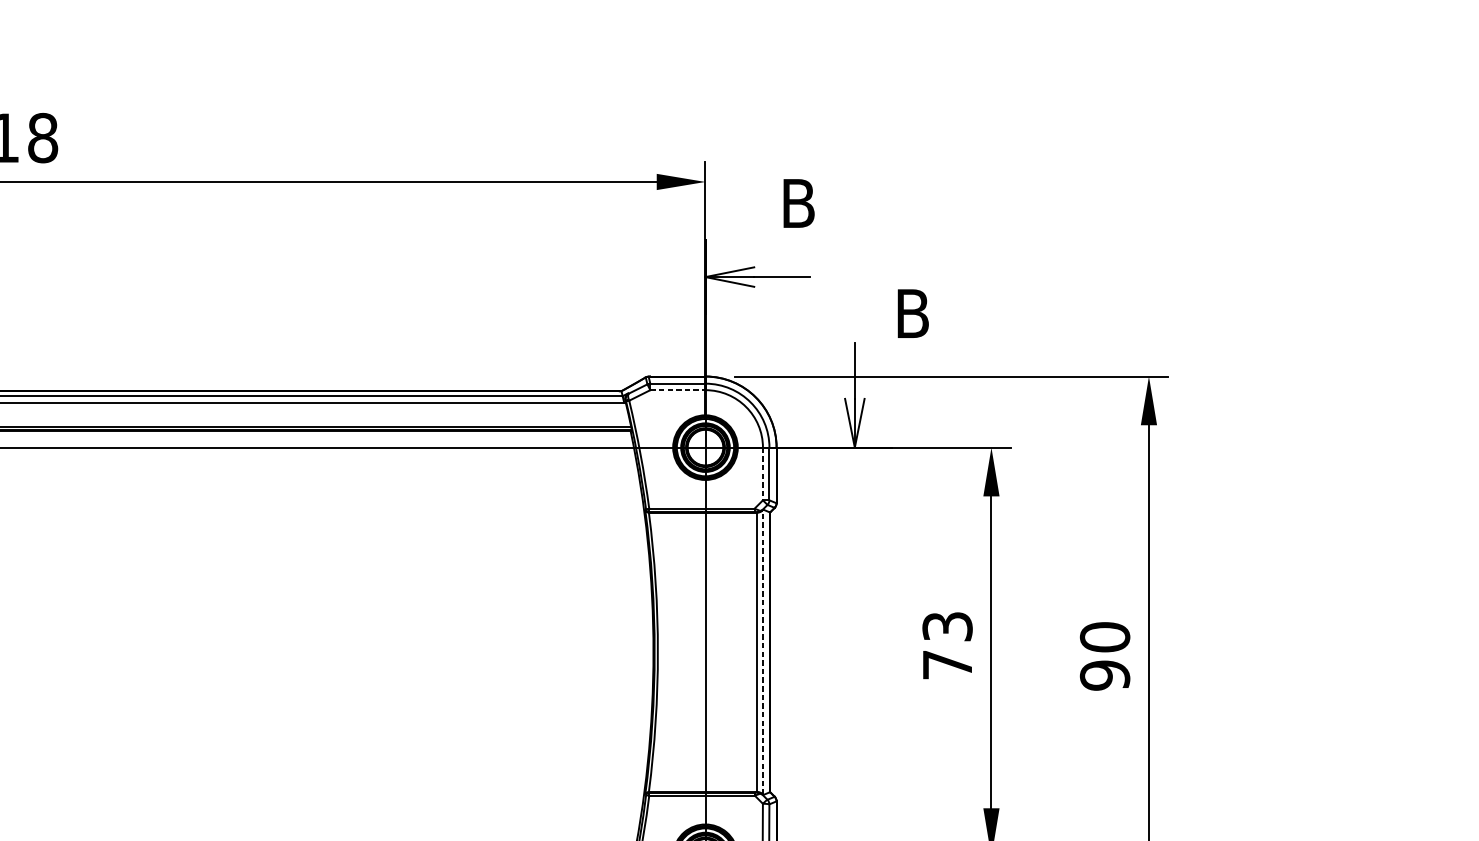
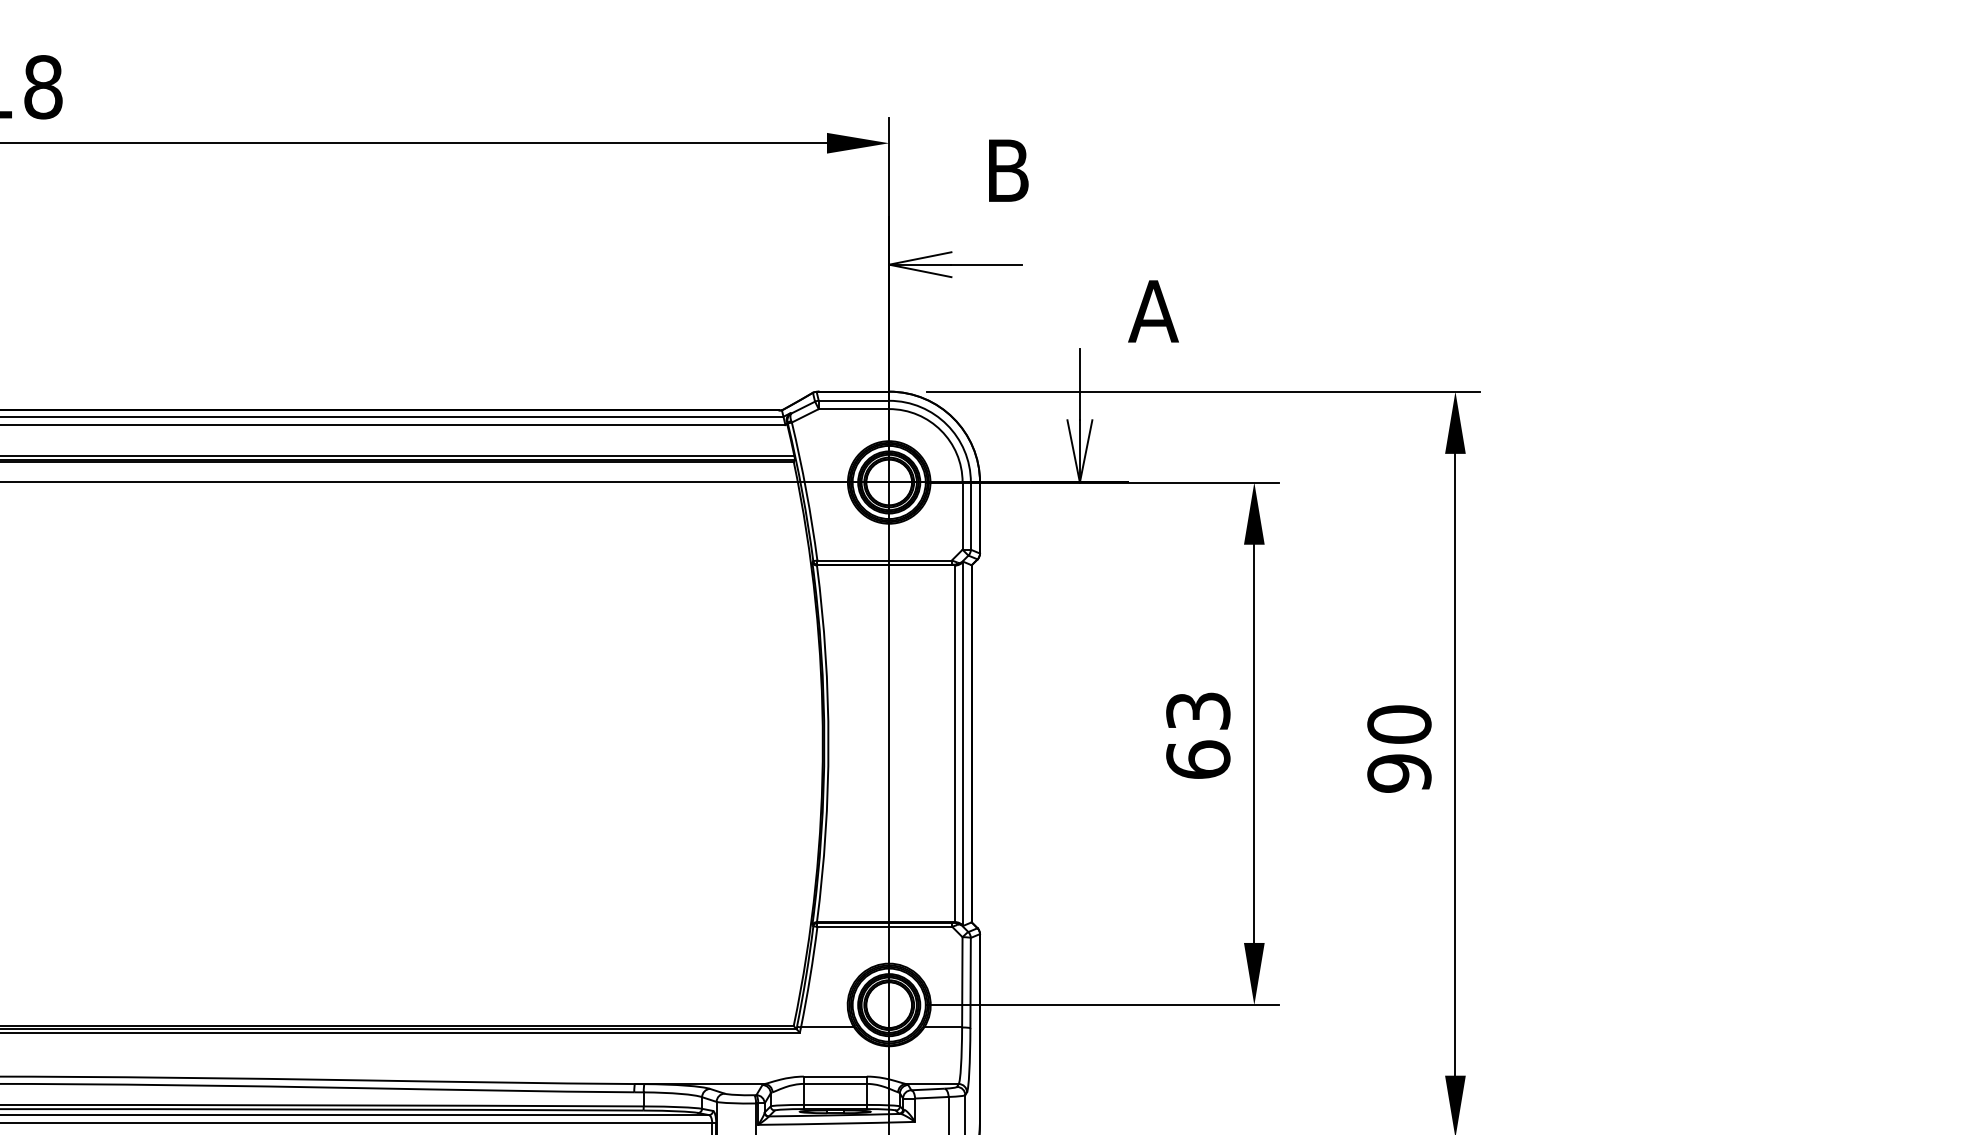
text: (912, 313) -> (1153, 311), B -> A
line: (678, 390) -> (854, 409), dashed -> solid
line: (762, 474) -> (962, 516), dashed -> solid
line: (763, 652) -> (963, 743), dashed -> solid
text: (947, 664) -> (1198, 759), 73 -> 63

